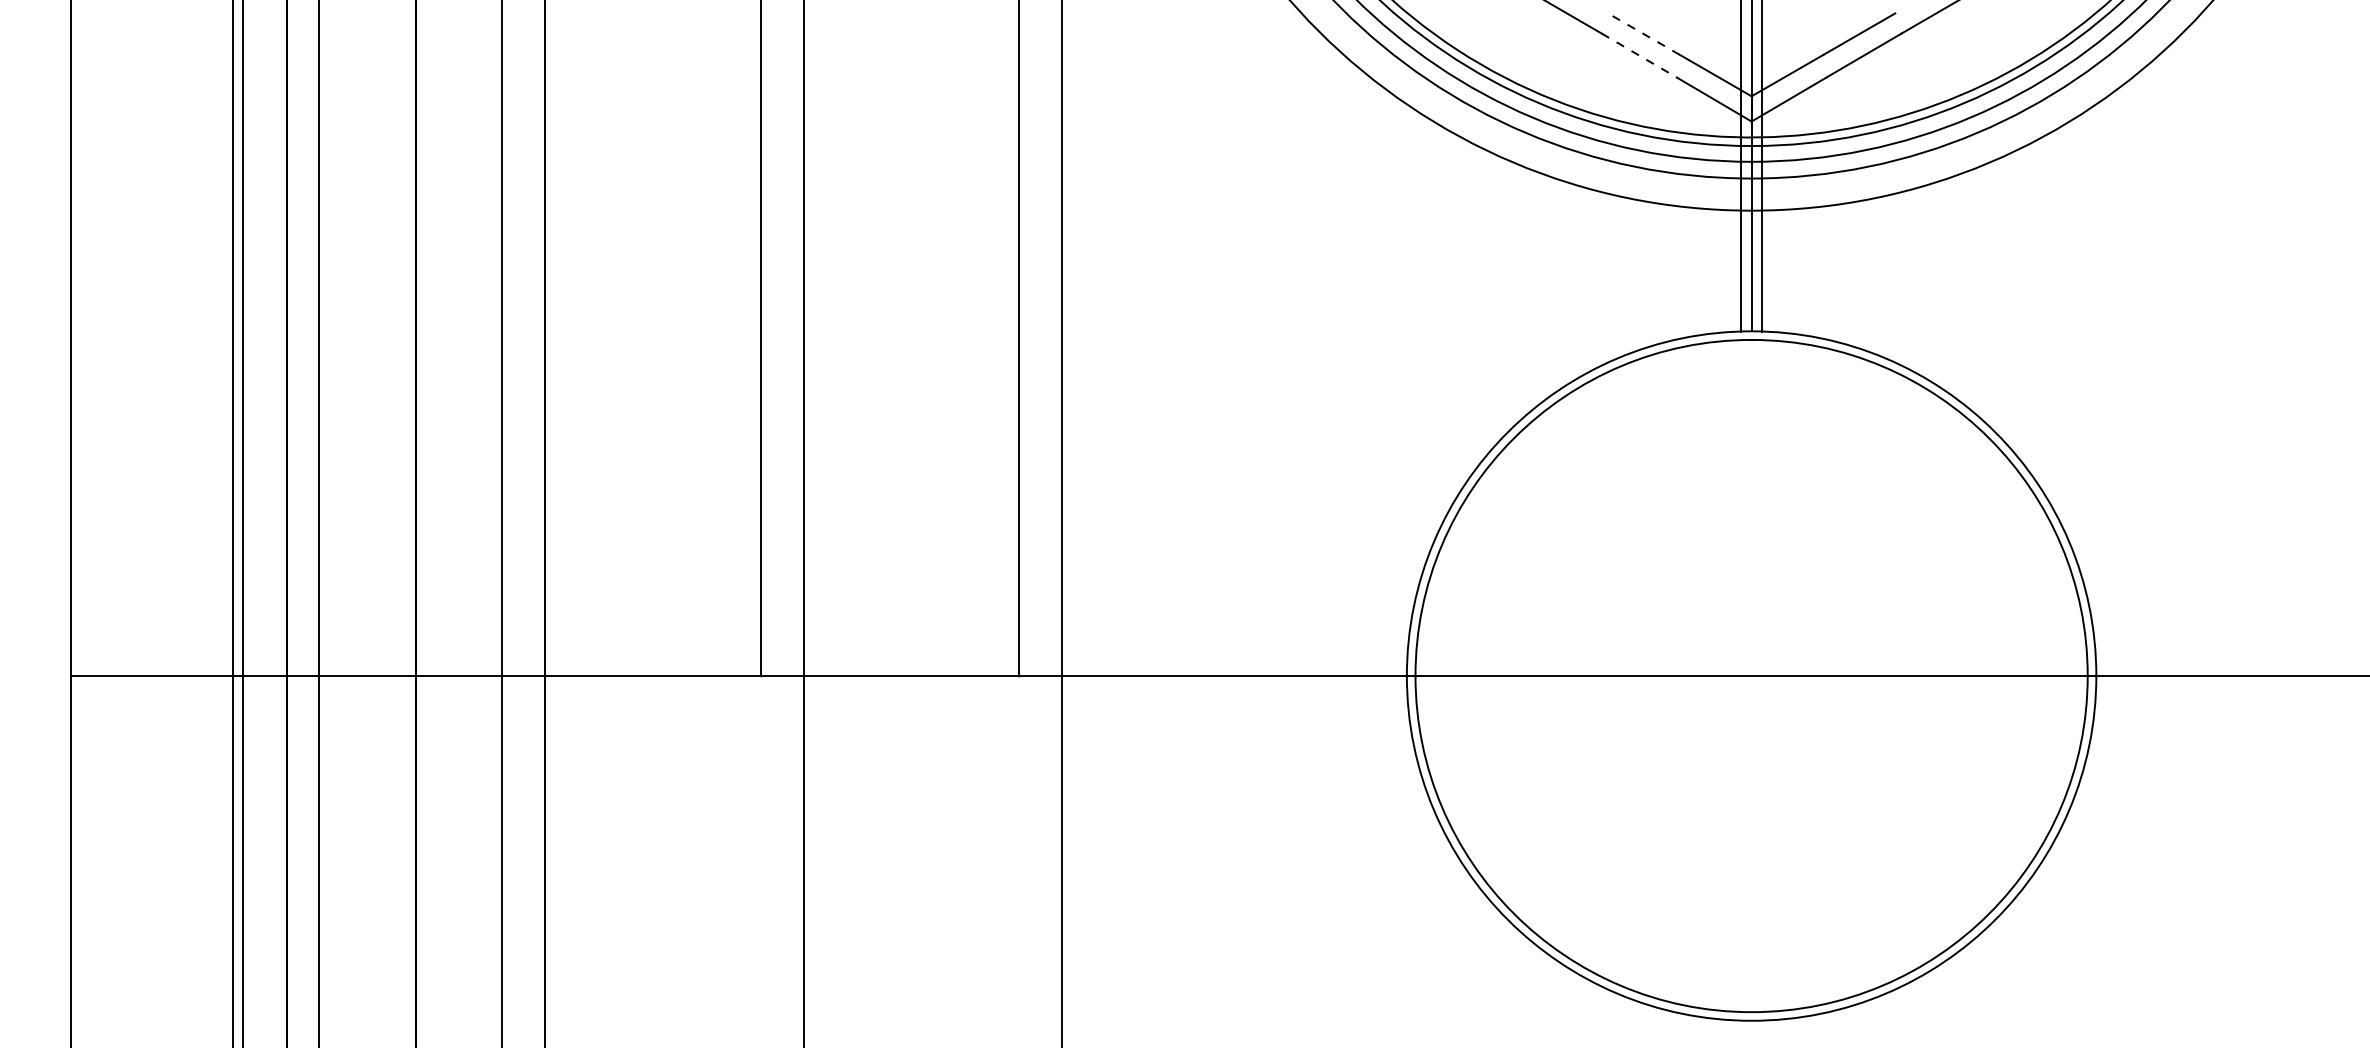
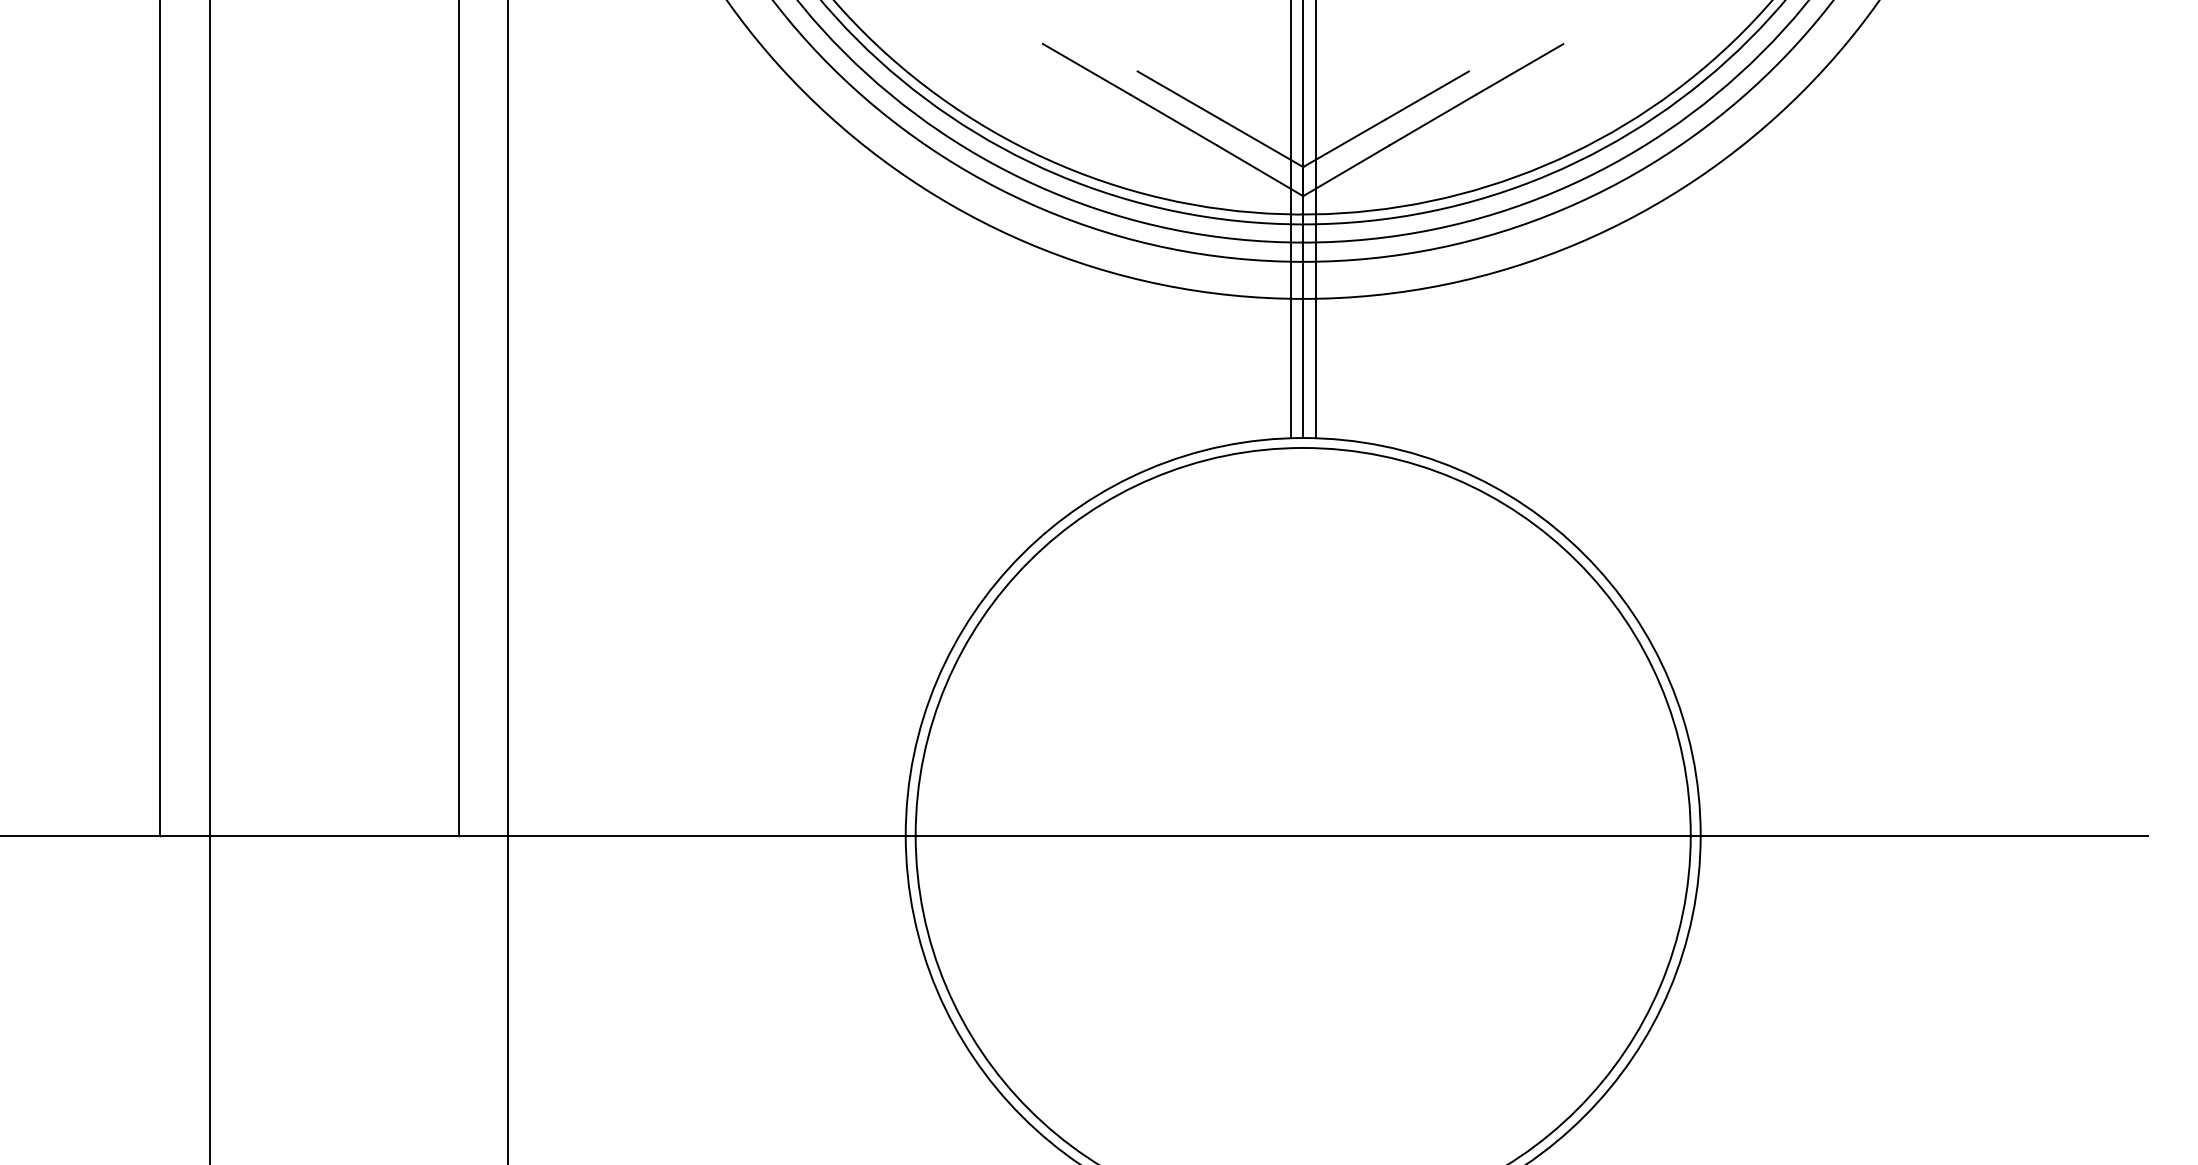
line: (1643, 33) -> (1178, 94), dashed -> solid
line: (1639, 55) -> (1173, 120), dashed -> solid

